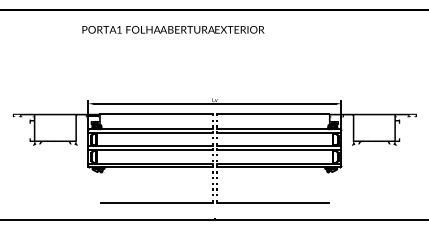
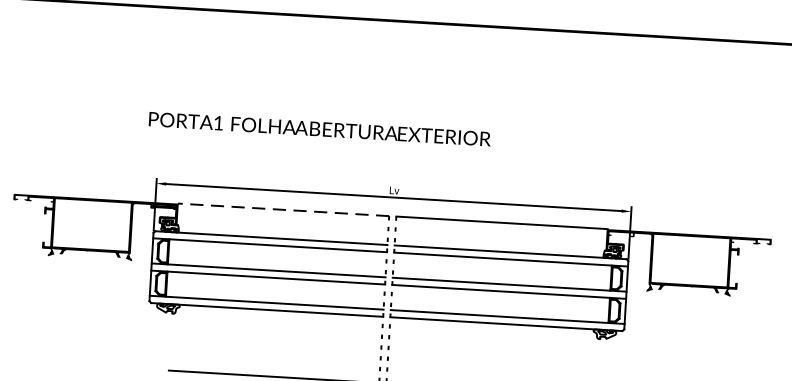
text: (173, 29) -> (320, 128), moved
line: (156, 113) -> (283, 209), solid -> dashed

